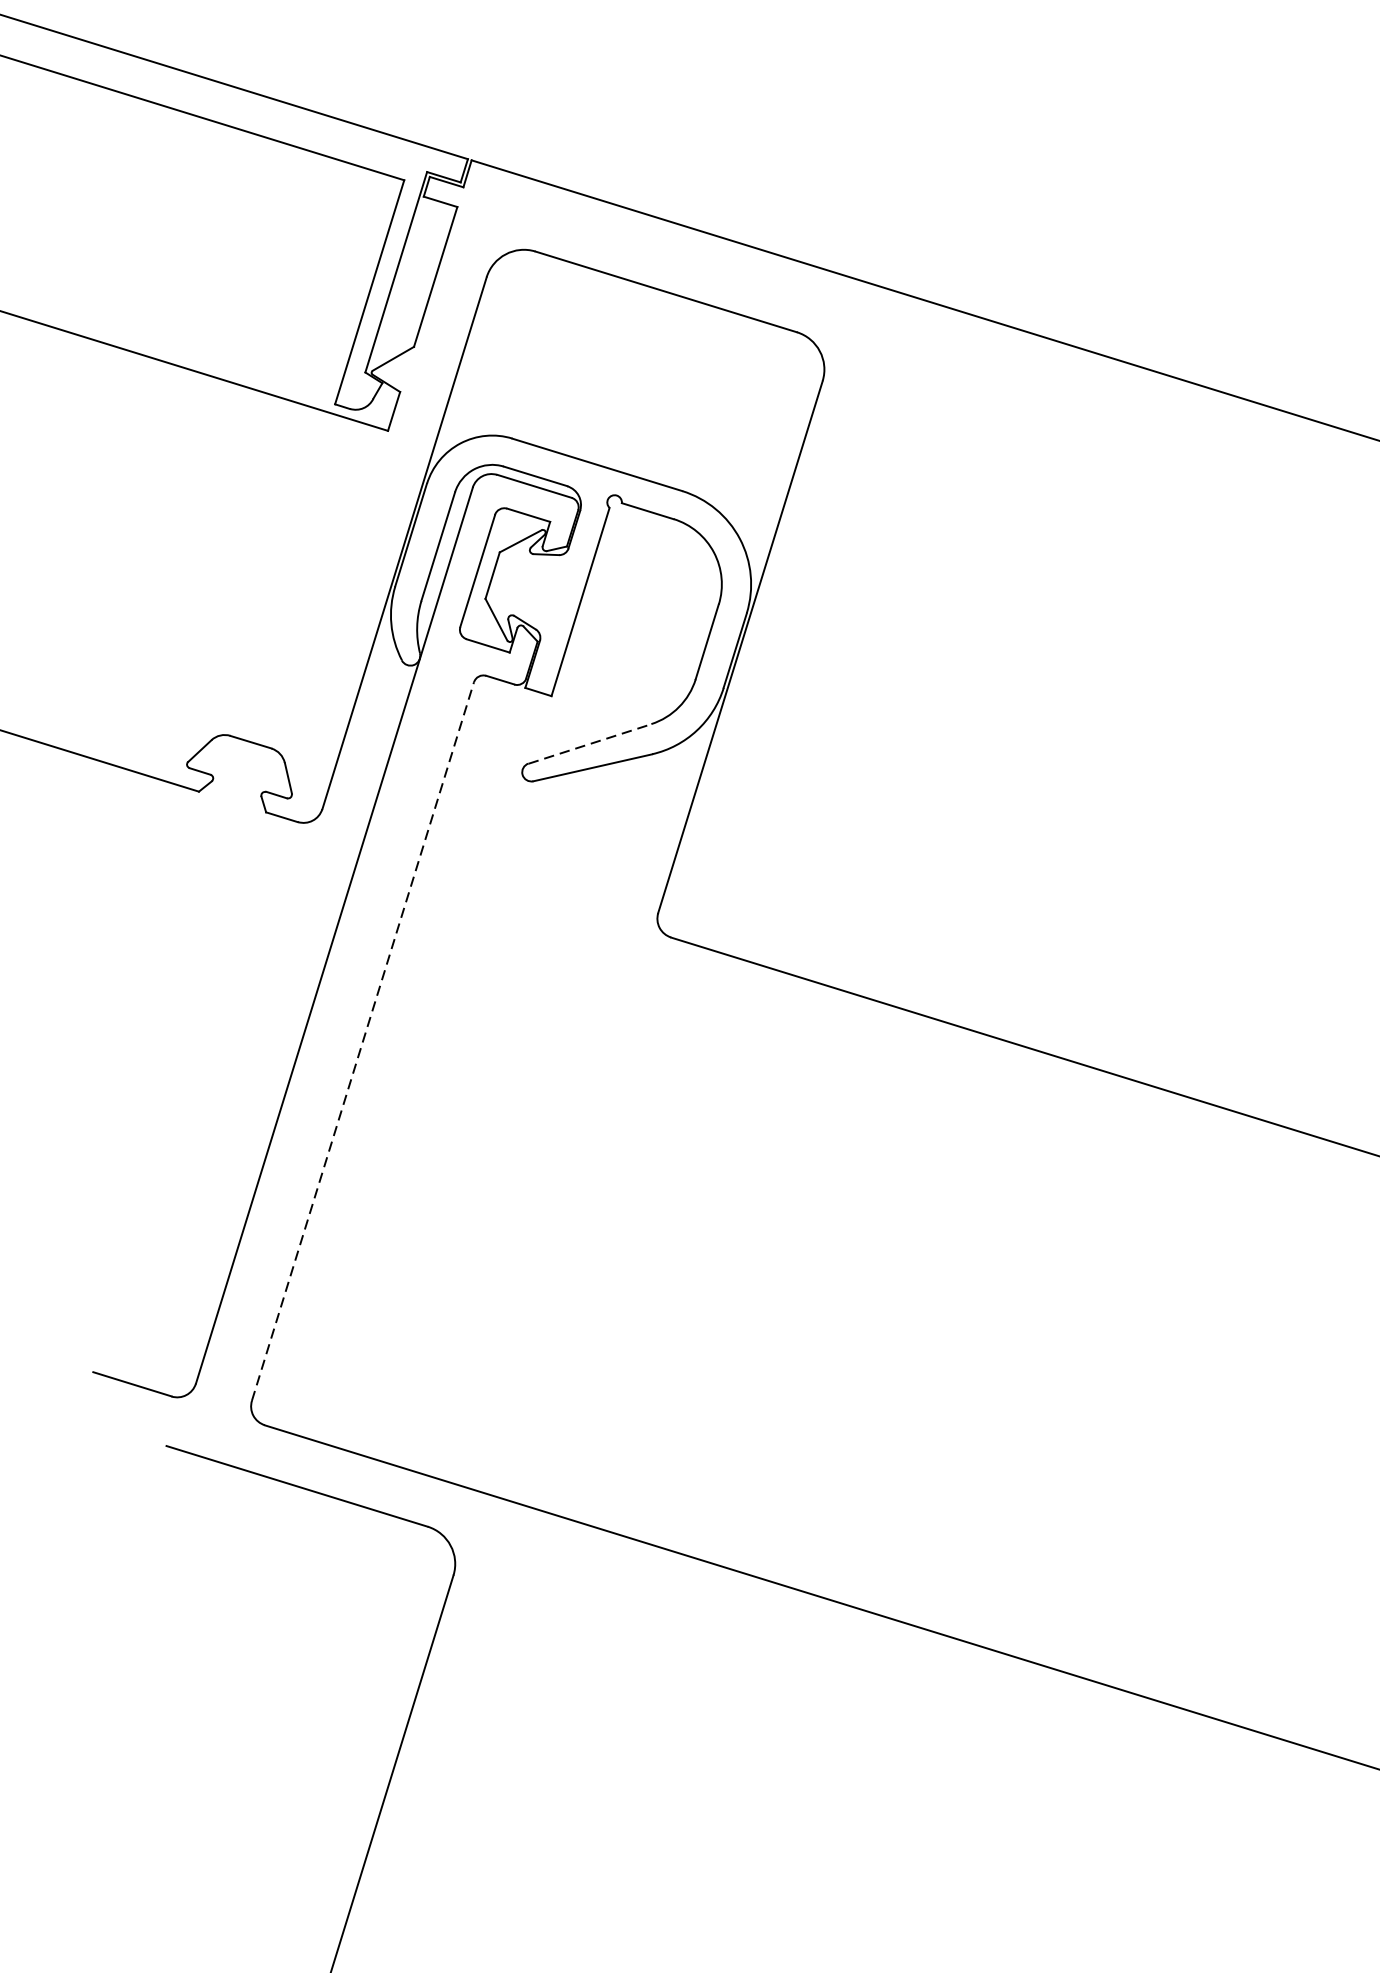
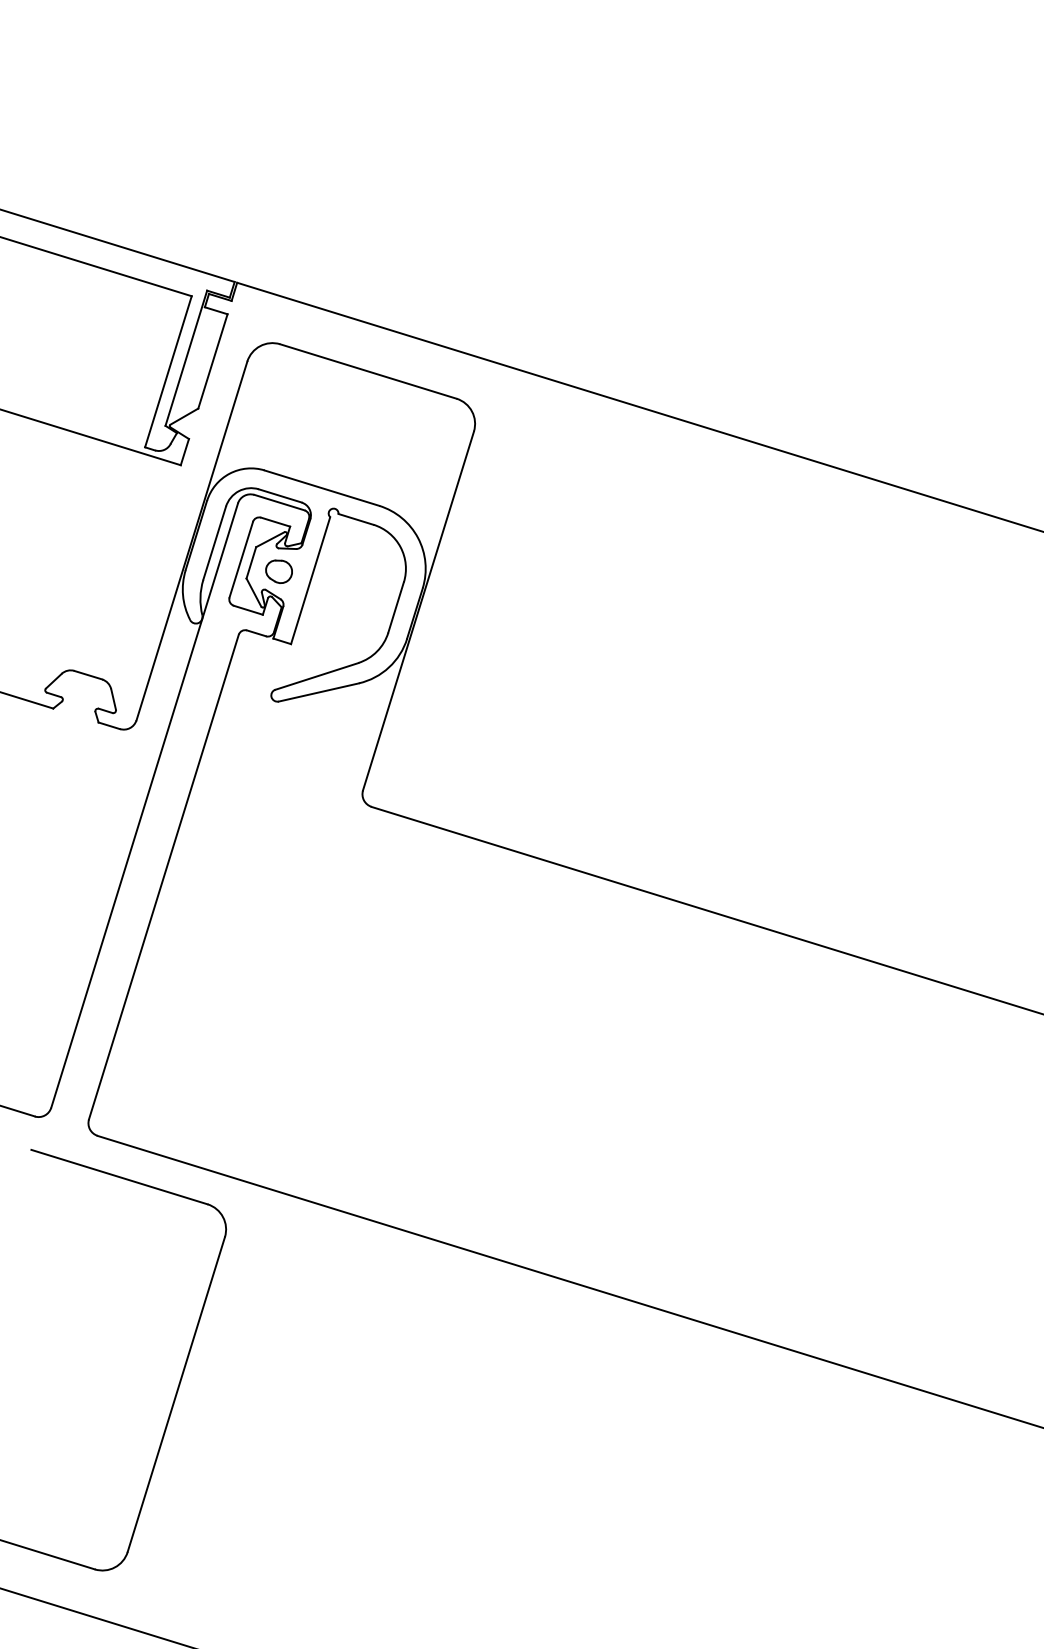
part: (532, 588) -> (278, 571), added
line: (590, 744) -> (317, 676), dashed -> solid
line: (362, 1042) -> (163, 877), dashed -> solid

